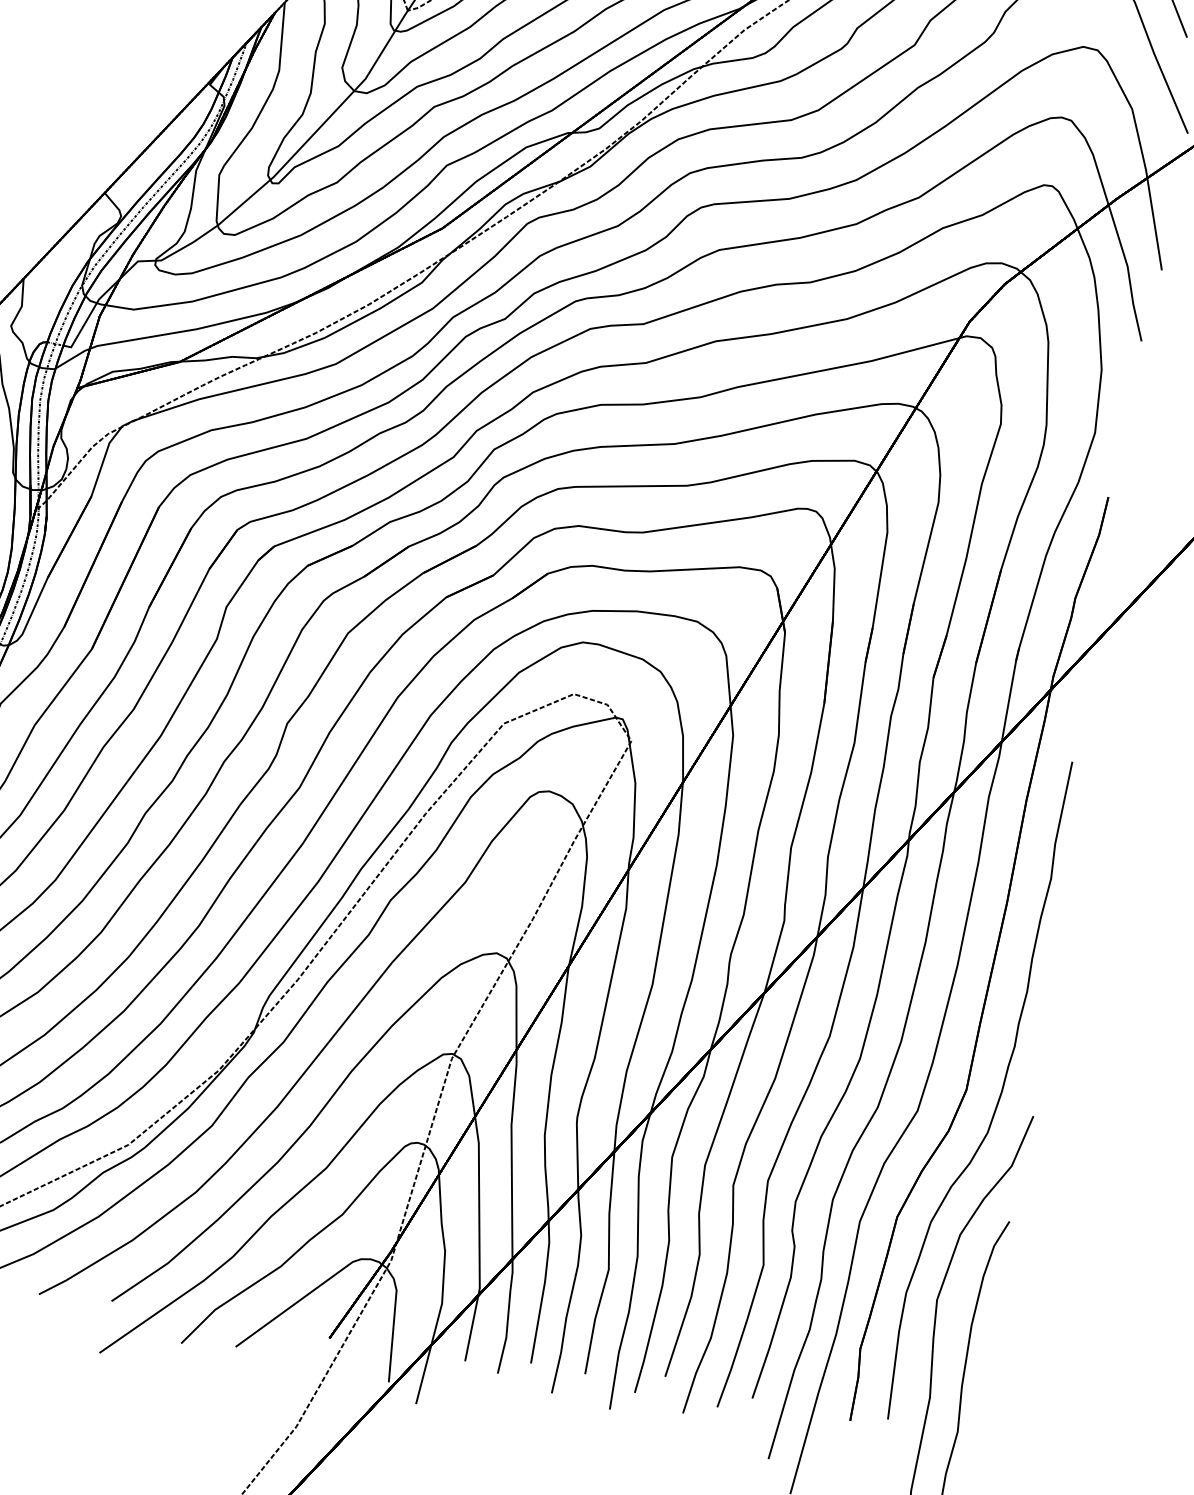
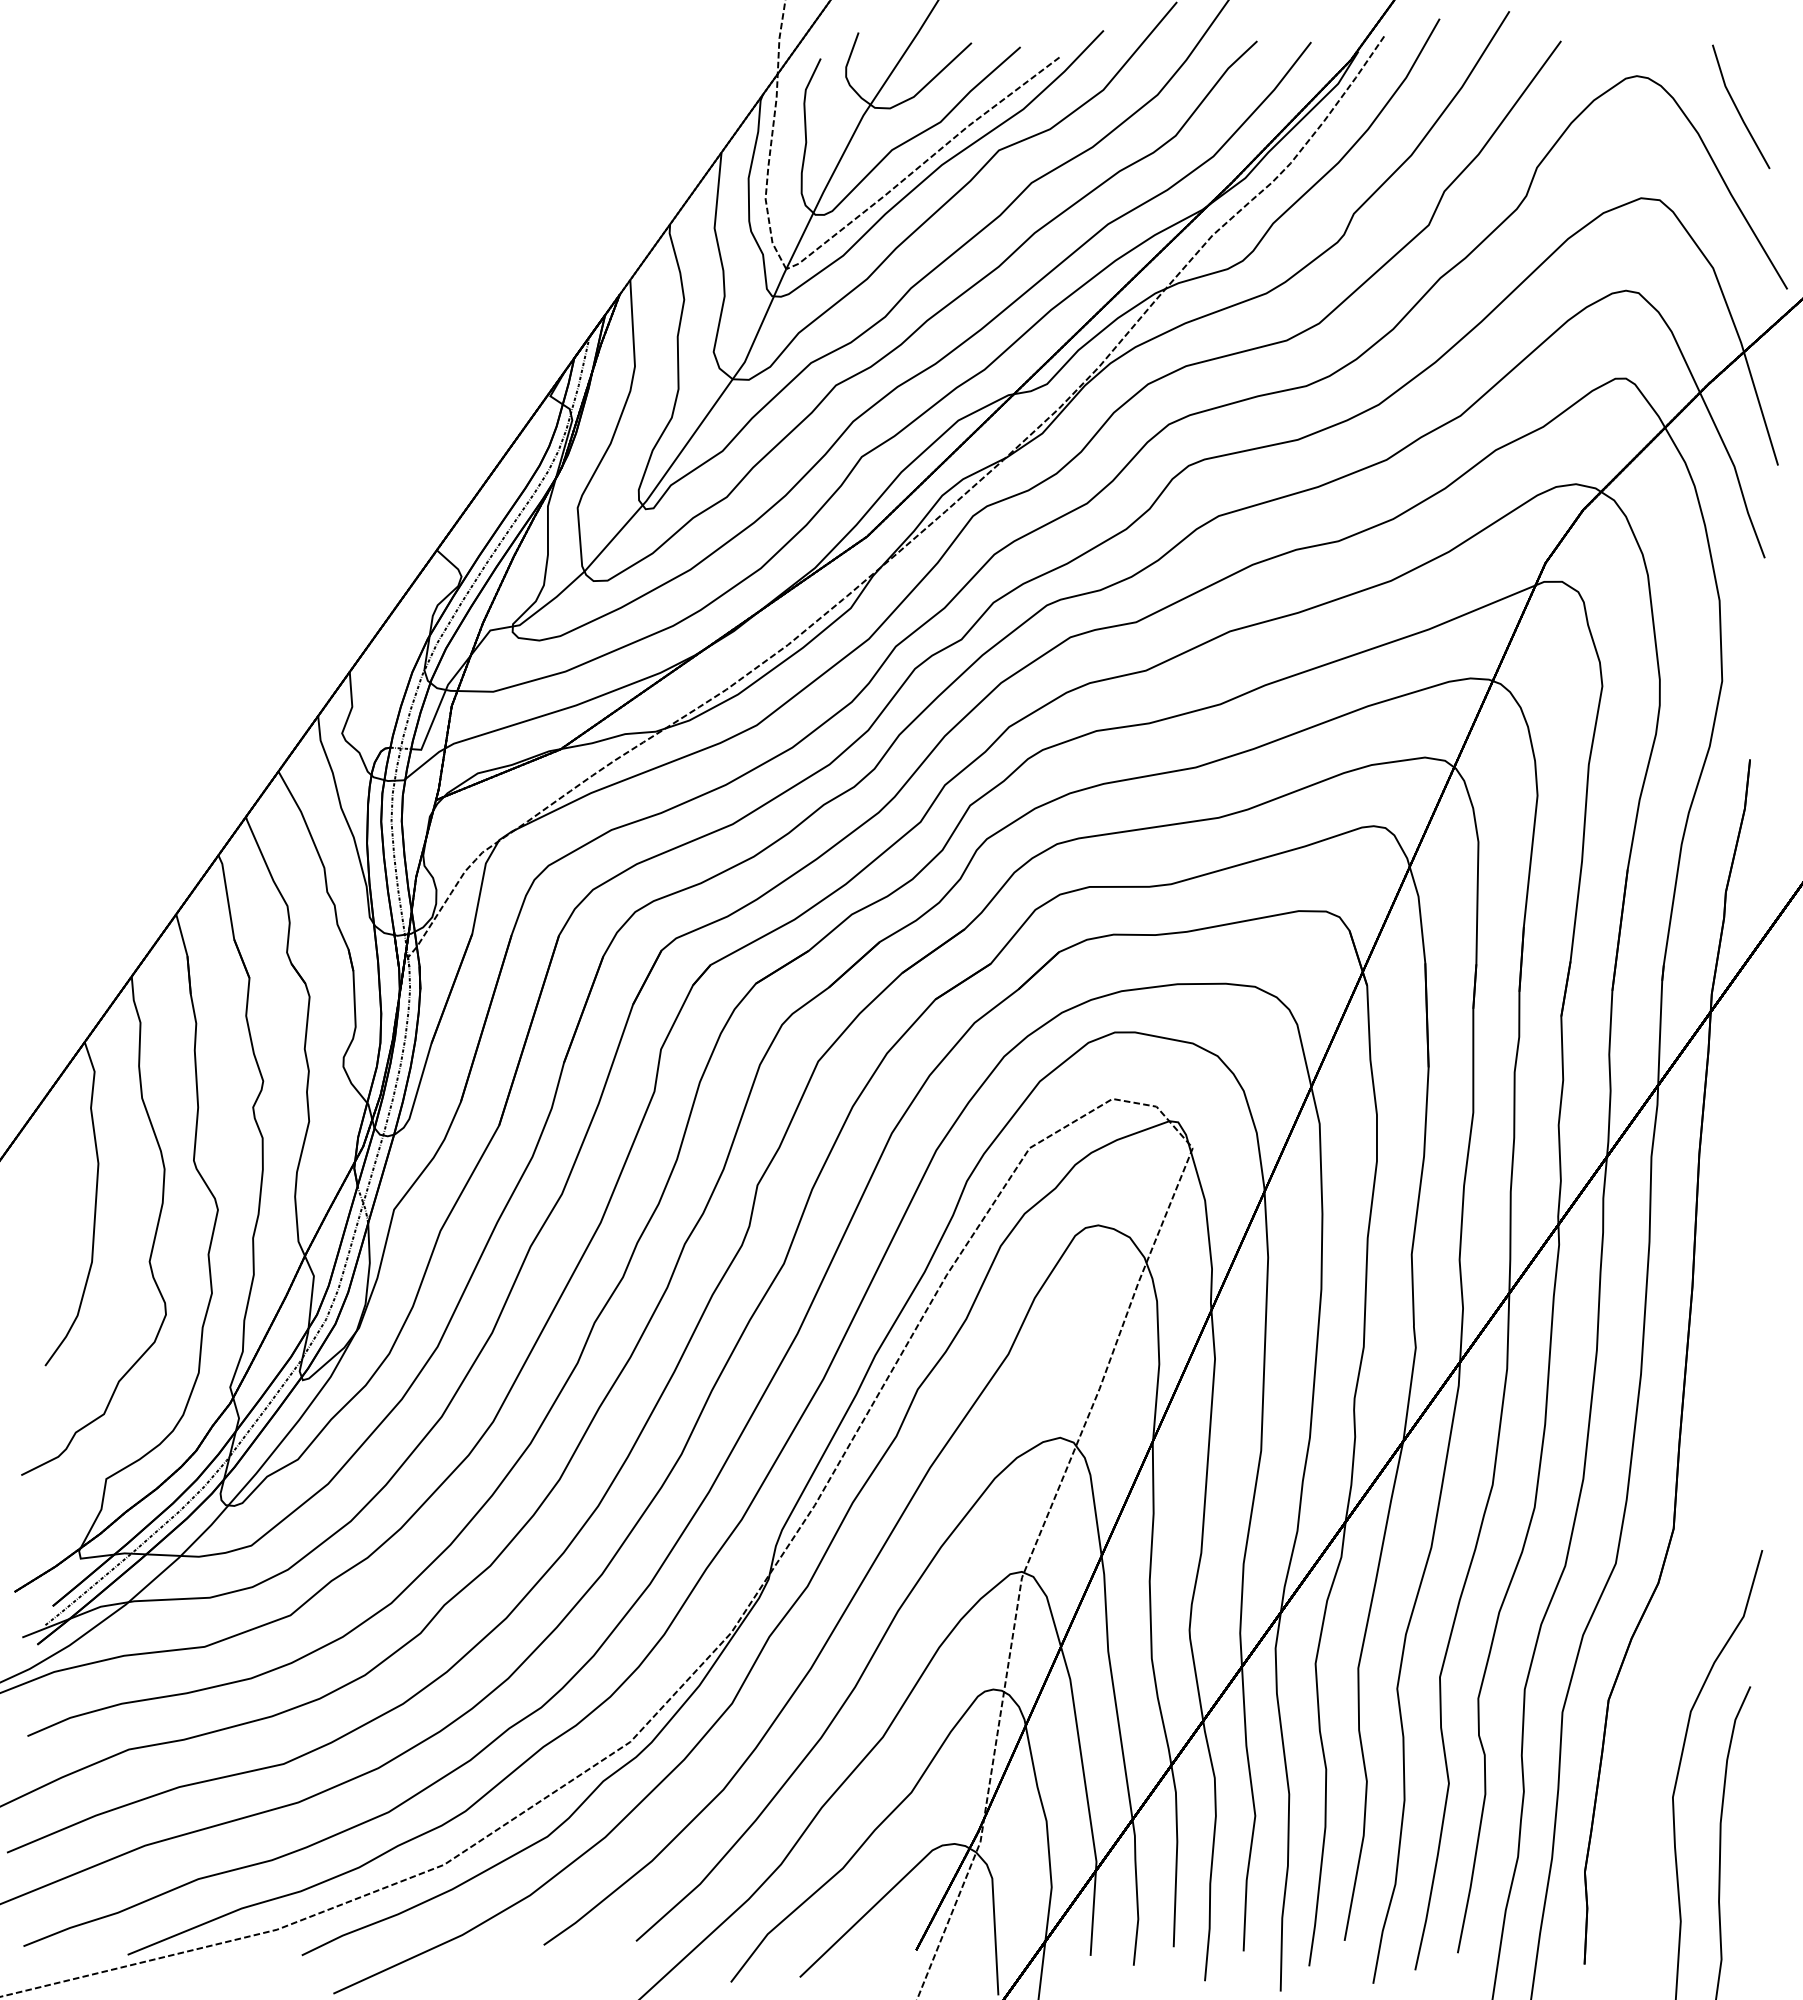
curve: (998, 1098) -> (1715, 1533), removed

